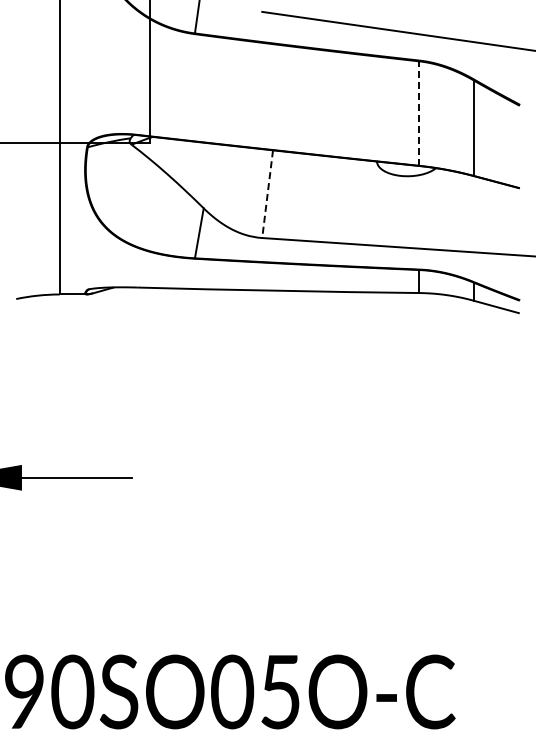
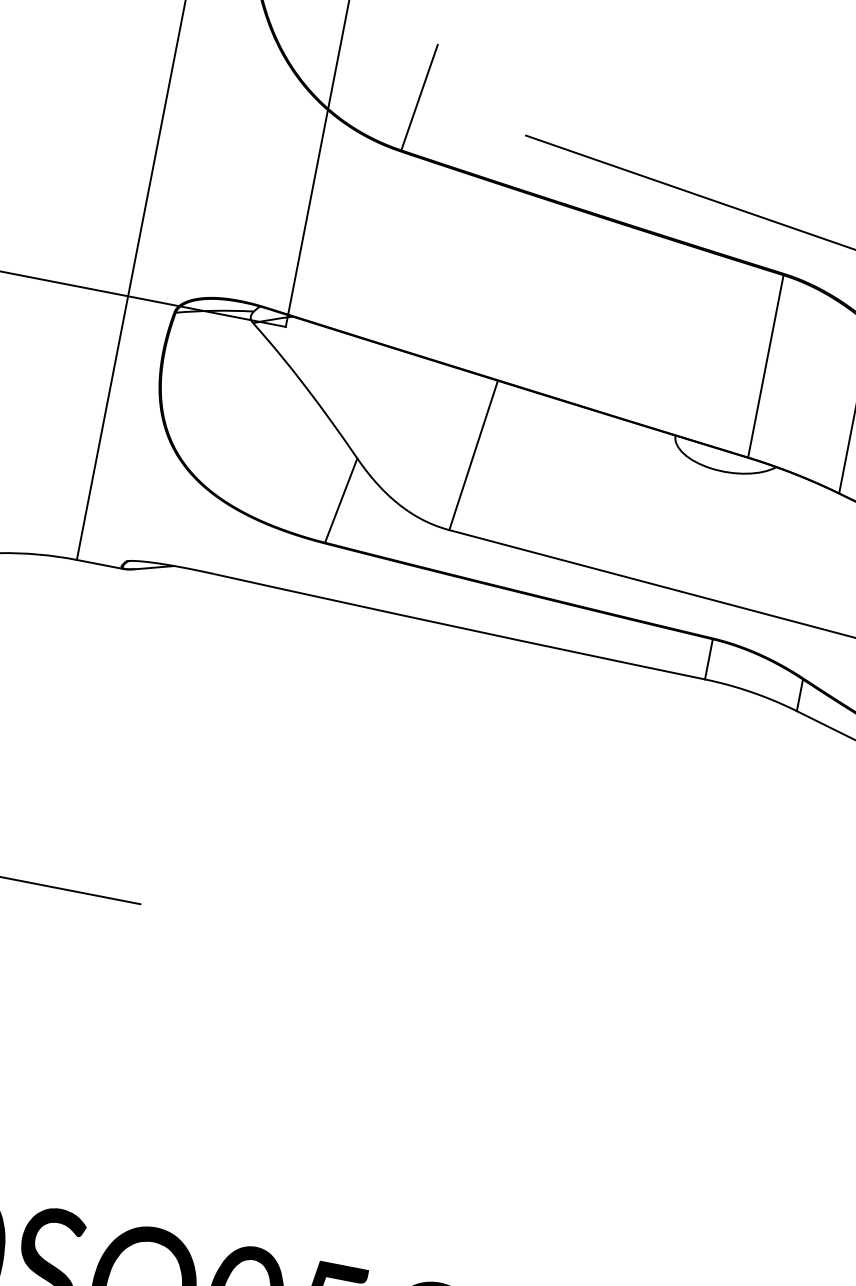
line: (419, 113) -> (765, 366), dashed -> solid
line: (267, 194) -> (473, 455), dashed -> solid

